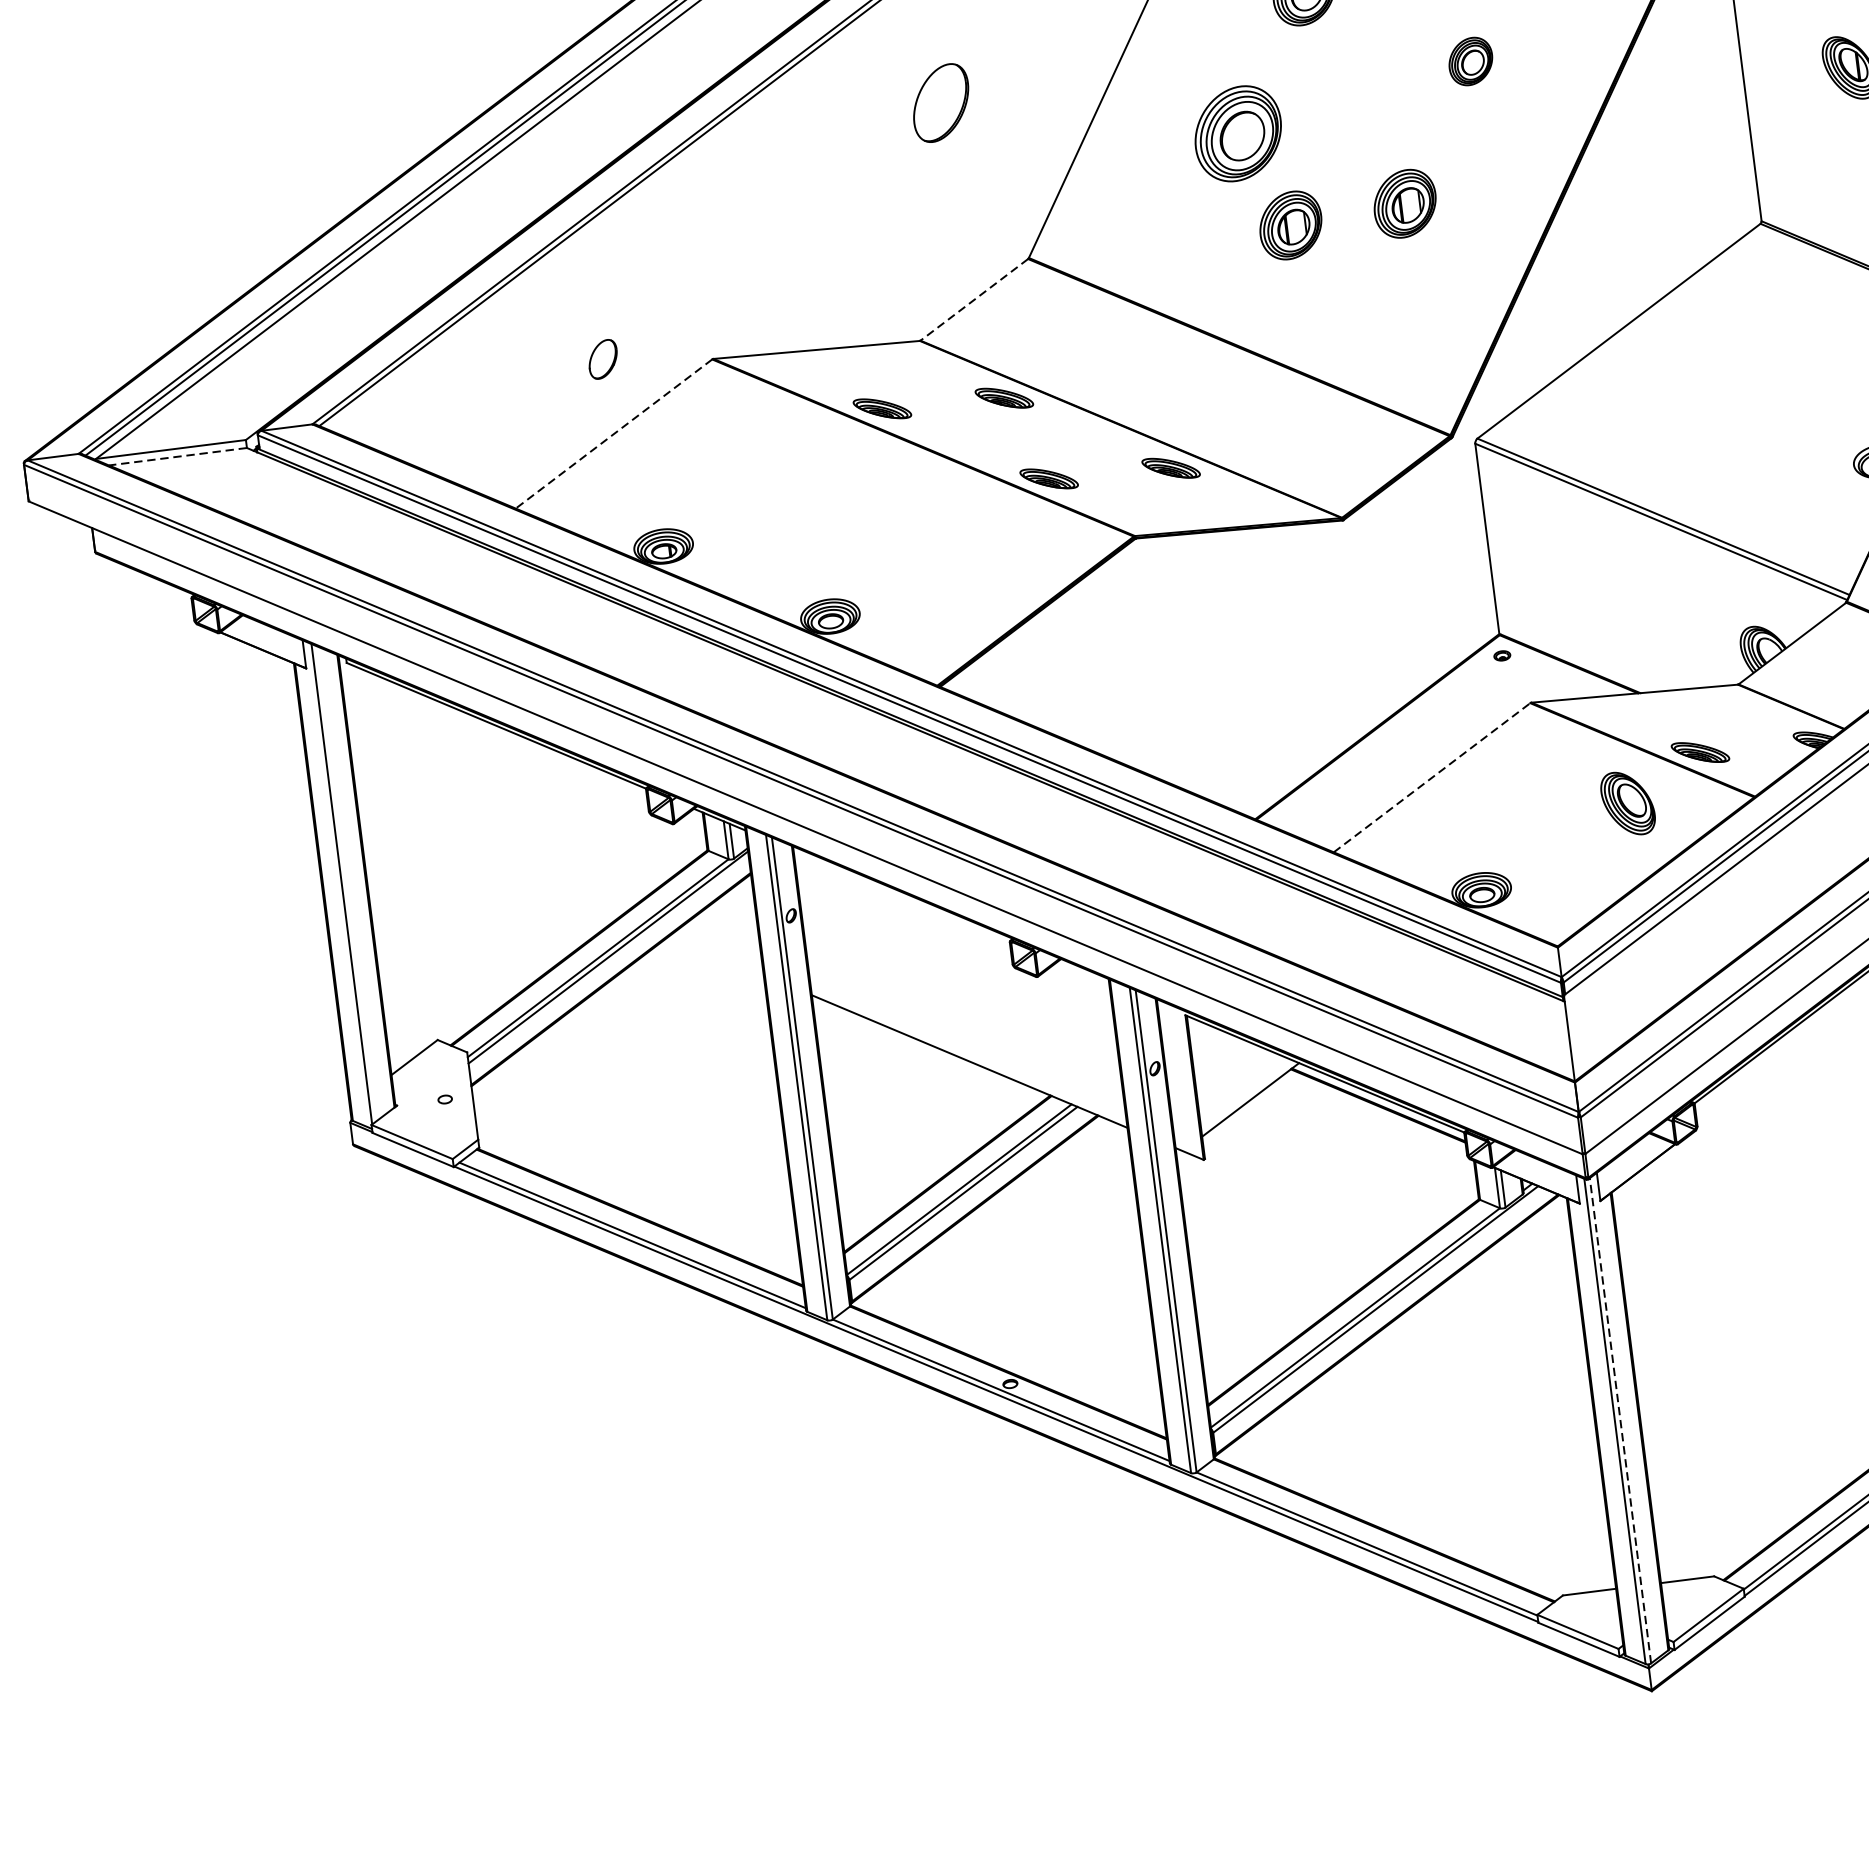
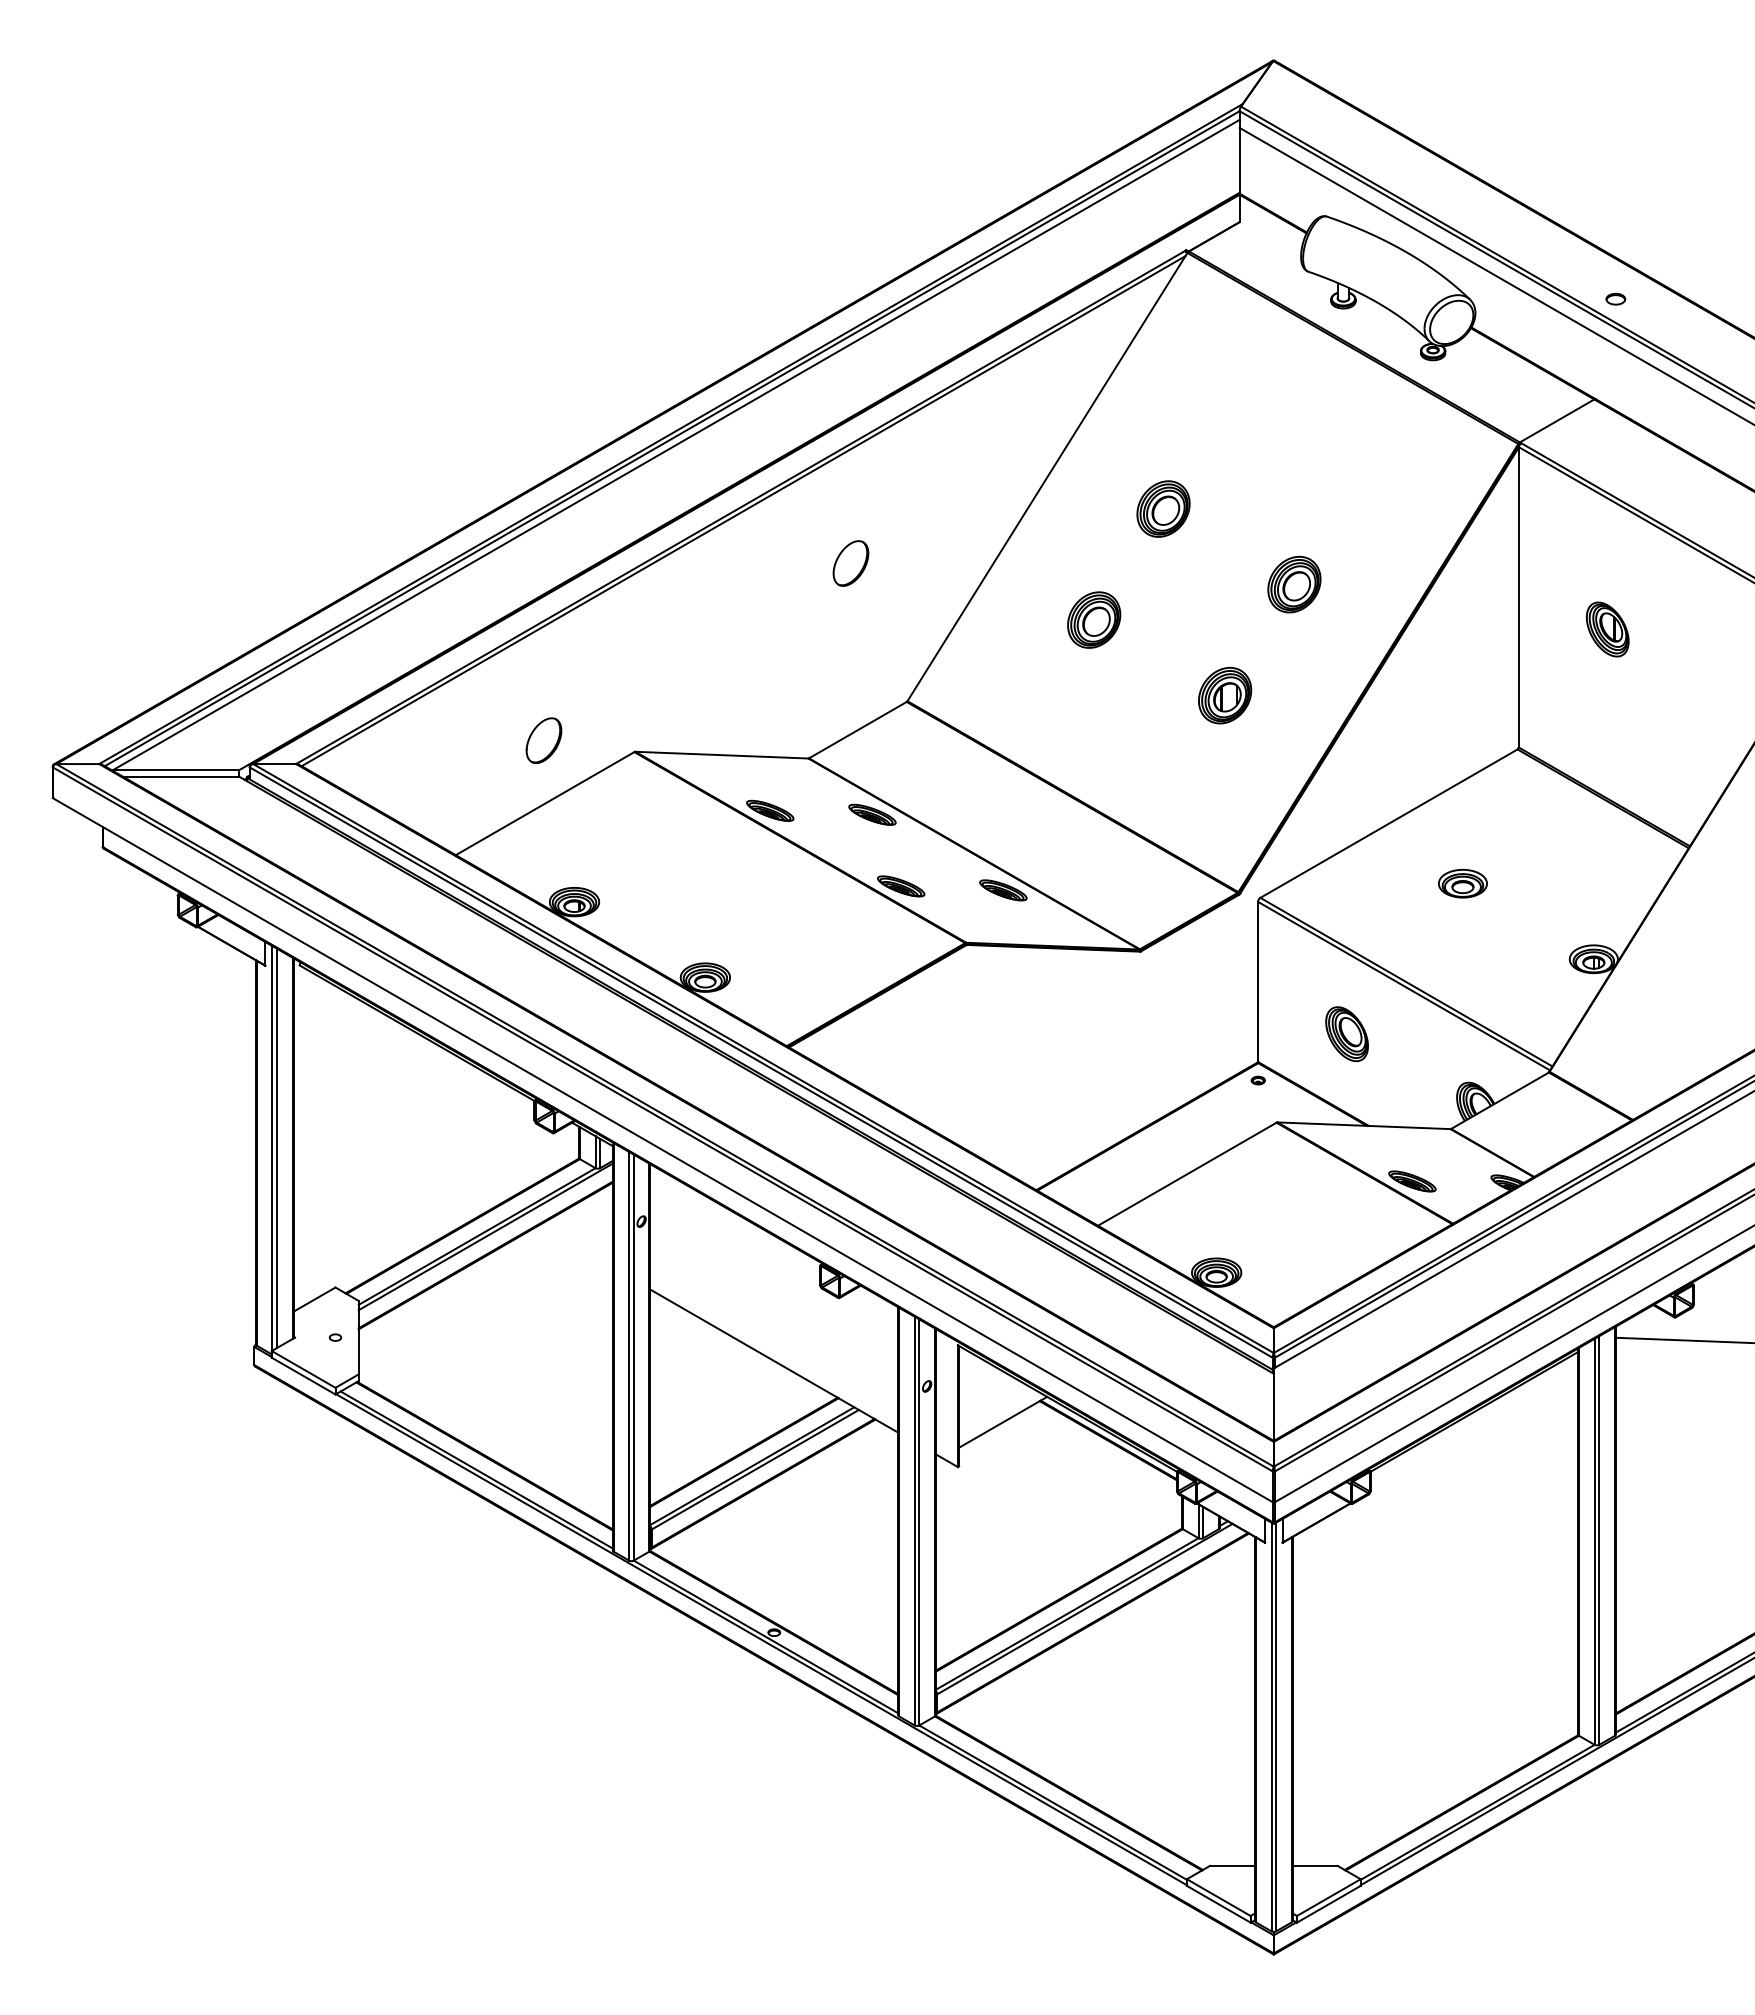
part: (1470, 61) -> (1294, 584), size x1.43
part: (940, 103) -> (850, 563), size x0.71
part: (1238, 132) -> (1094, 619), size x0.71
part: (1291, 225) -> (1128, 701), removed
line: (973, 300) -> (857, 730), dashed -> solid
part: (602, 359) -> (543, 740), size x1.43
part: (1715, 391) -> (1462, 883), added
line: (613, 433) -> (544, 803), dashed -> solid
line: (176, 456) -> (180, 776), dashed -> solid
line: (1432, 778) -> (1187, 1174), dashed -> solid
part: (1627, 804) -> (1346, 1034), moved
line: (347, 883) -> (277, 1148), added
line: (1620, 1420) -> (1276, 1726), dashed -> solid

